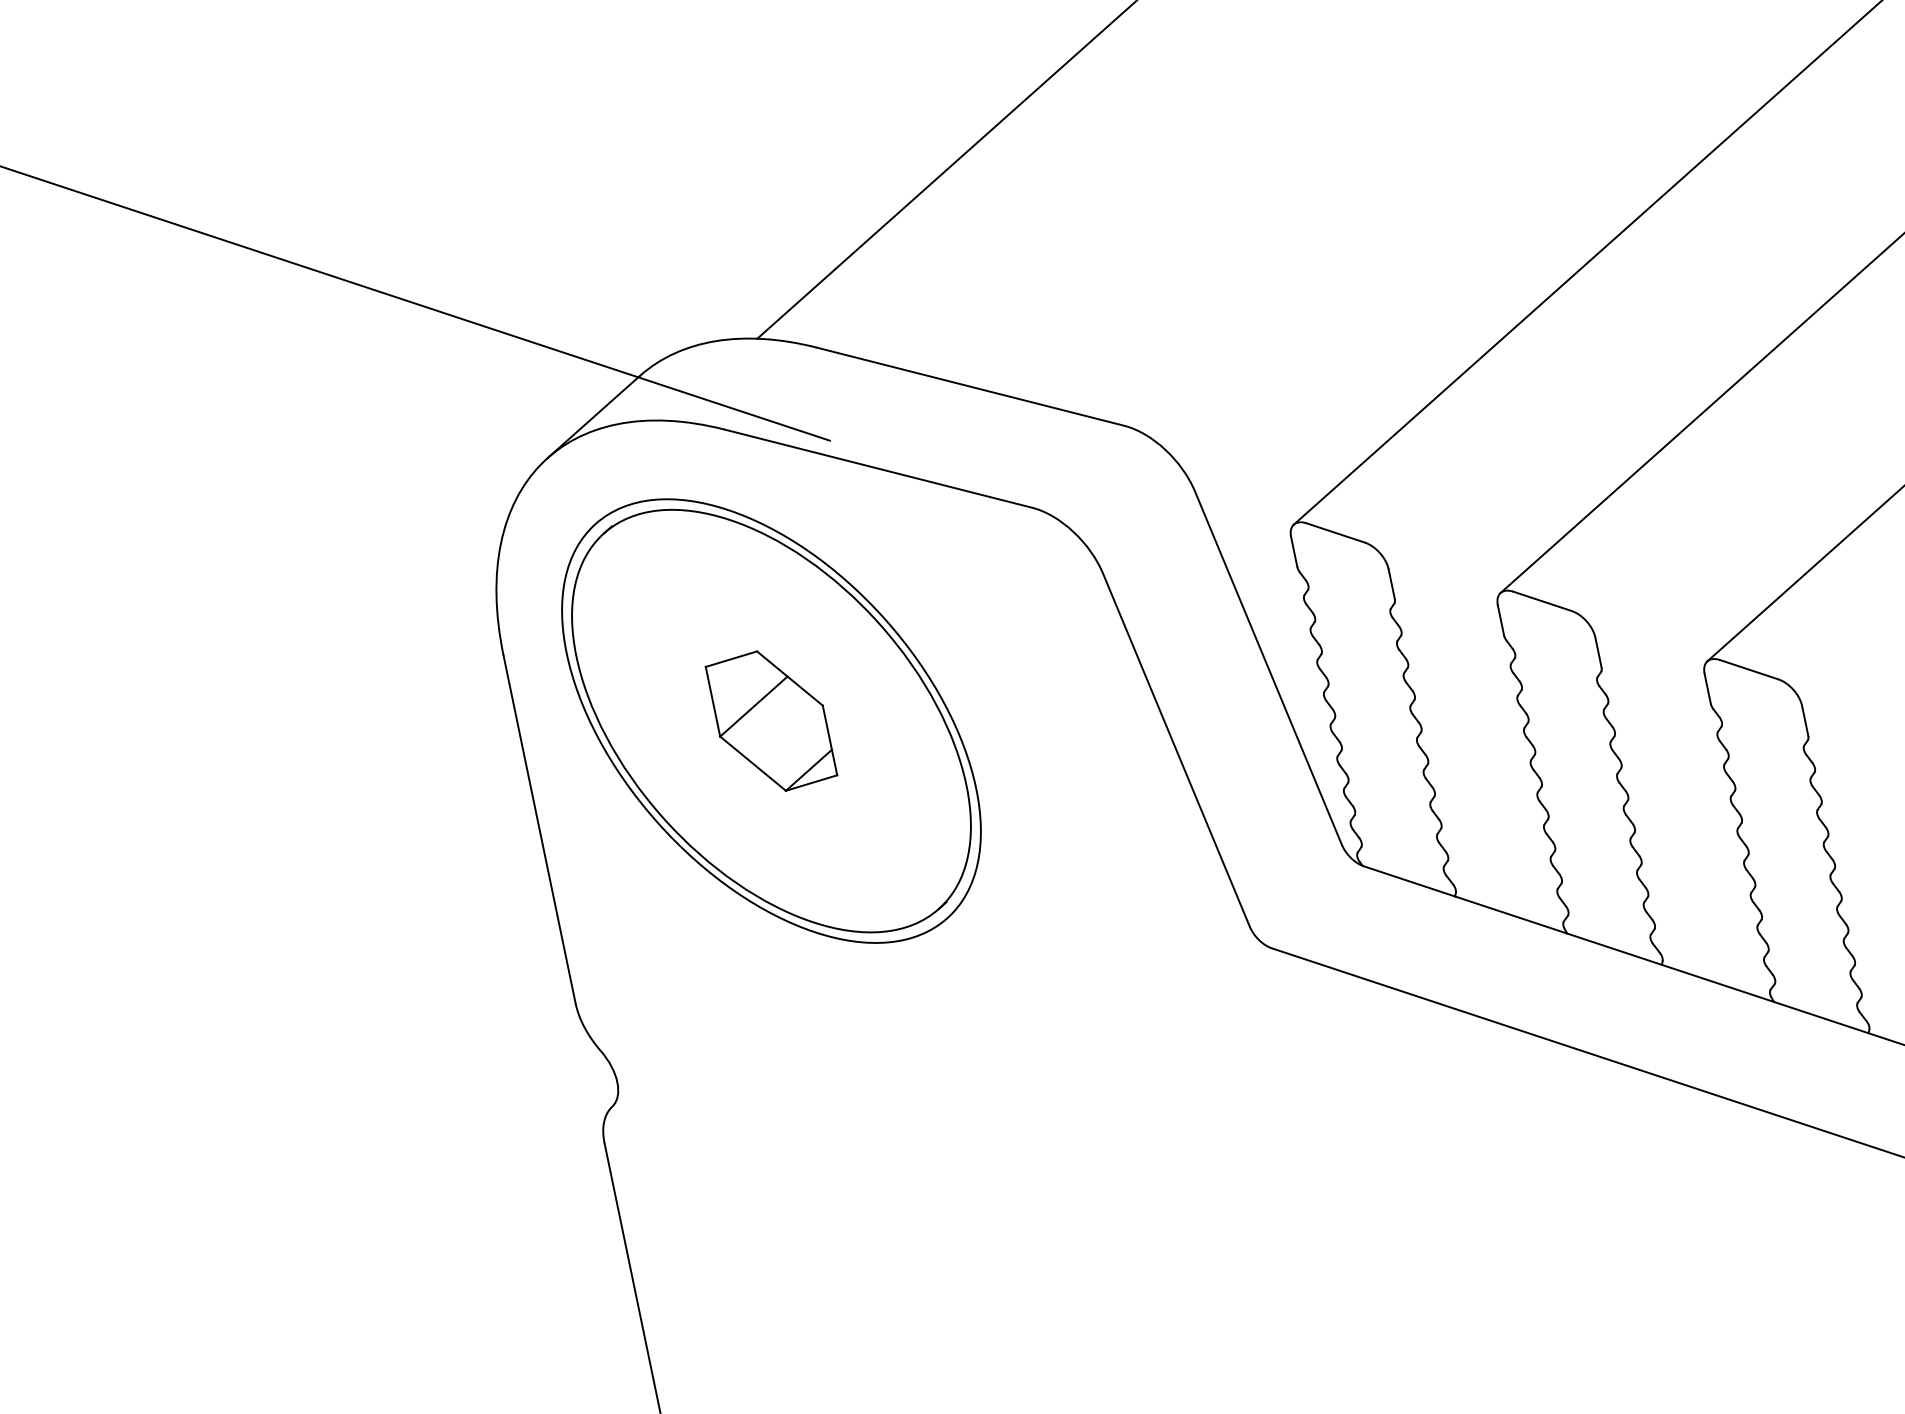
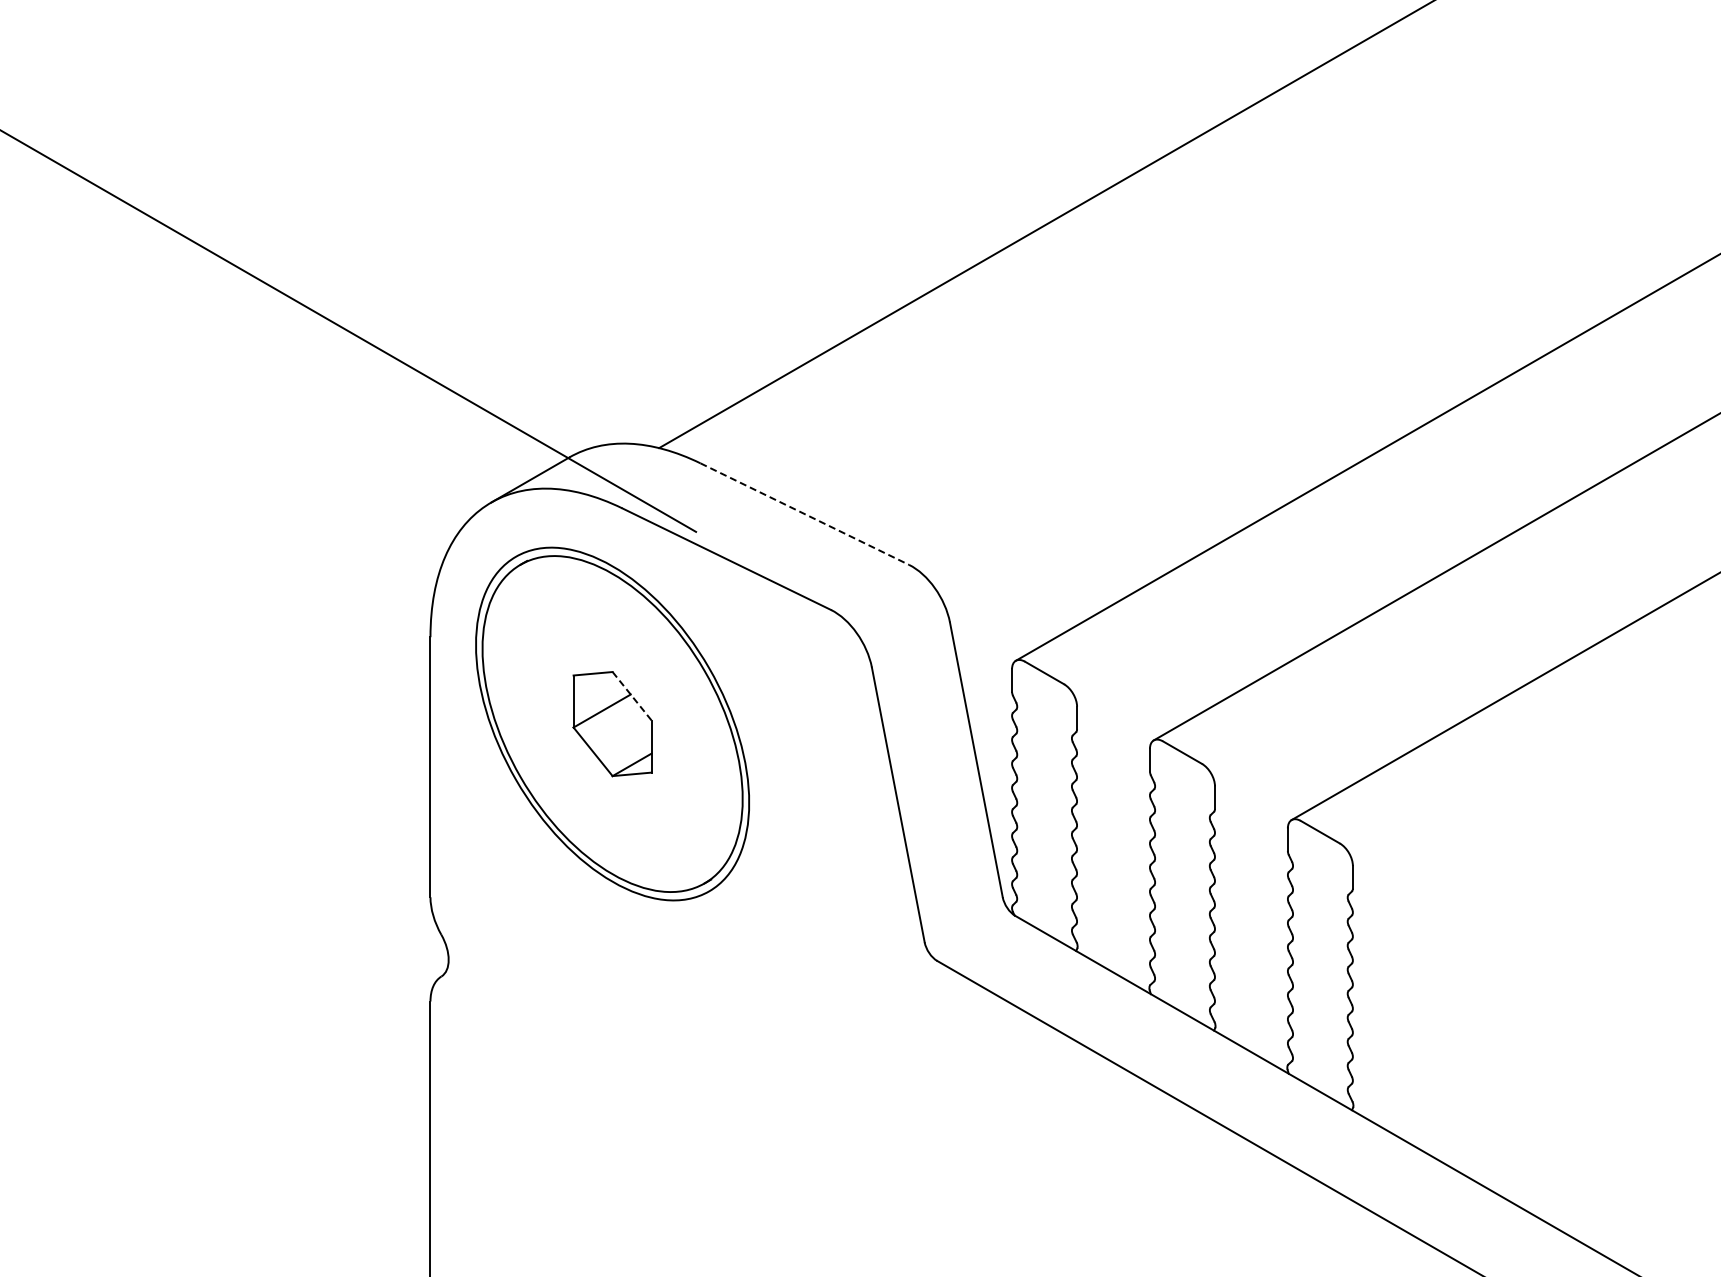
line: (971, 387) -> (805, 514), solid -> dashed
line: (790, 678) -> (632, 696), solid -> dashed

